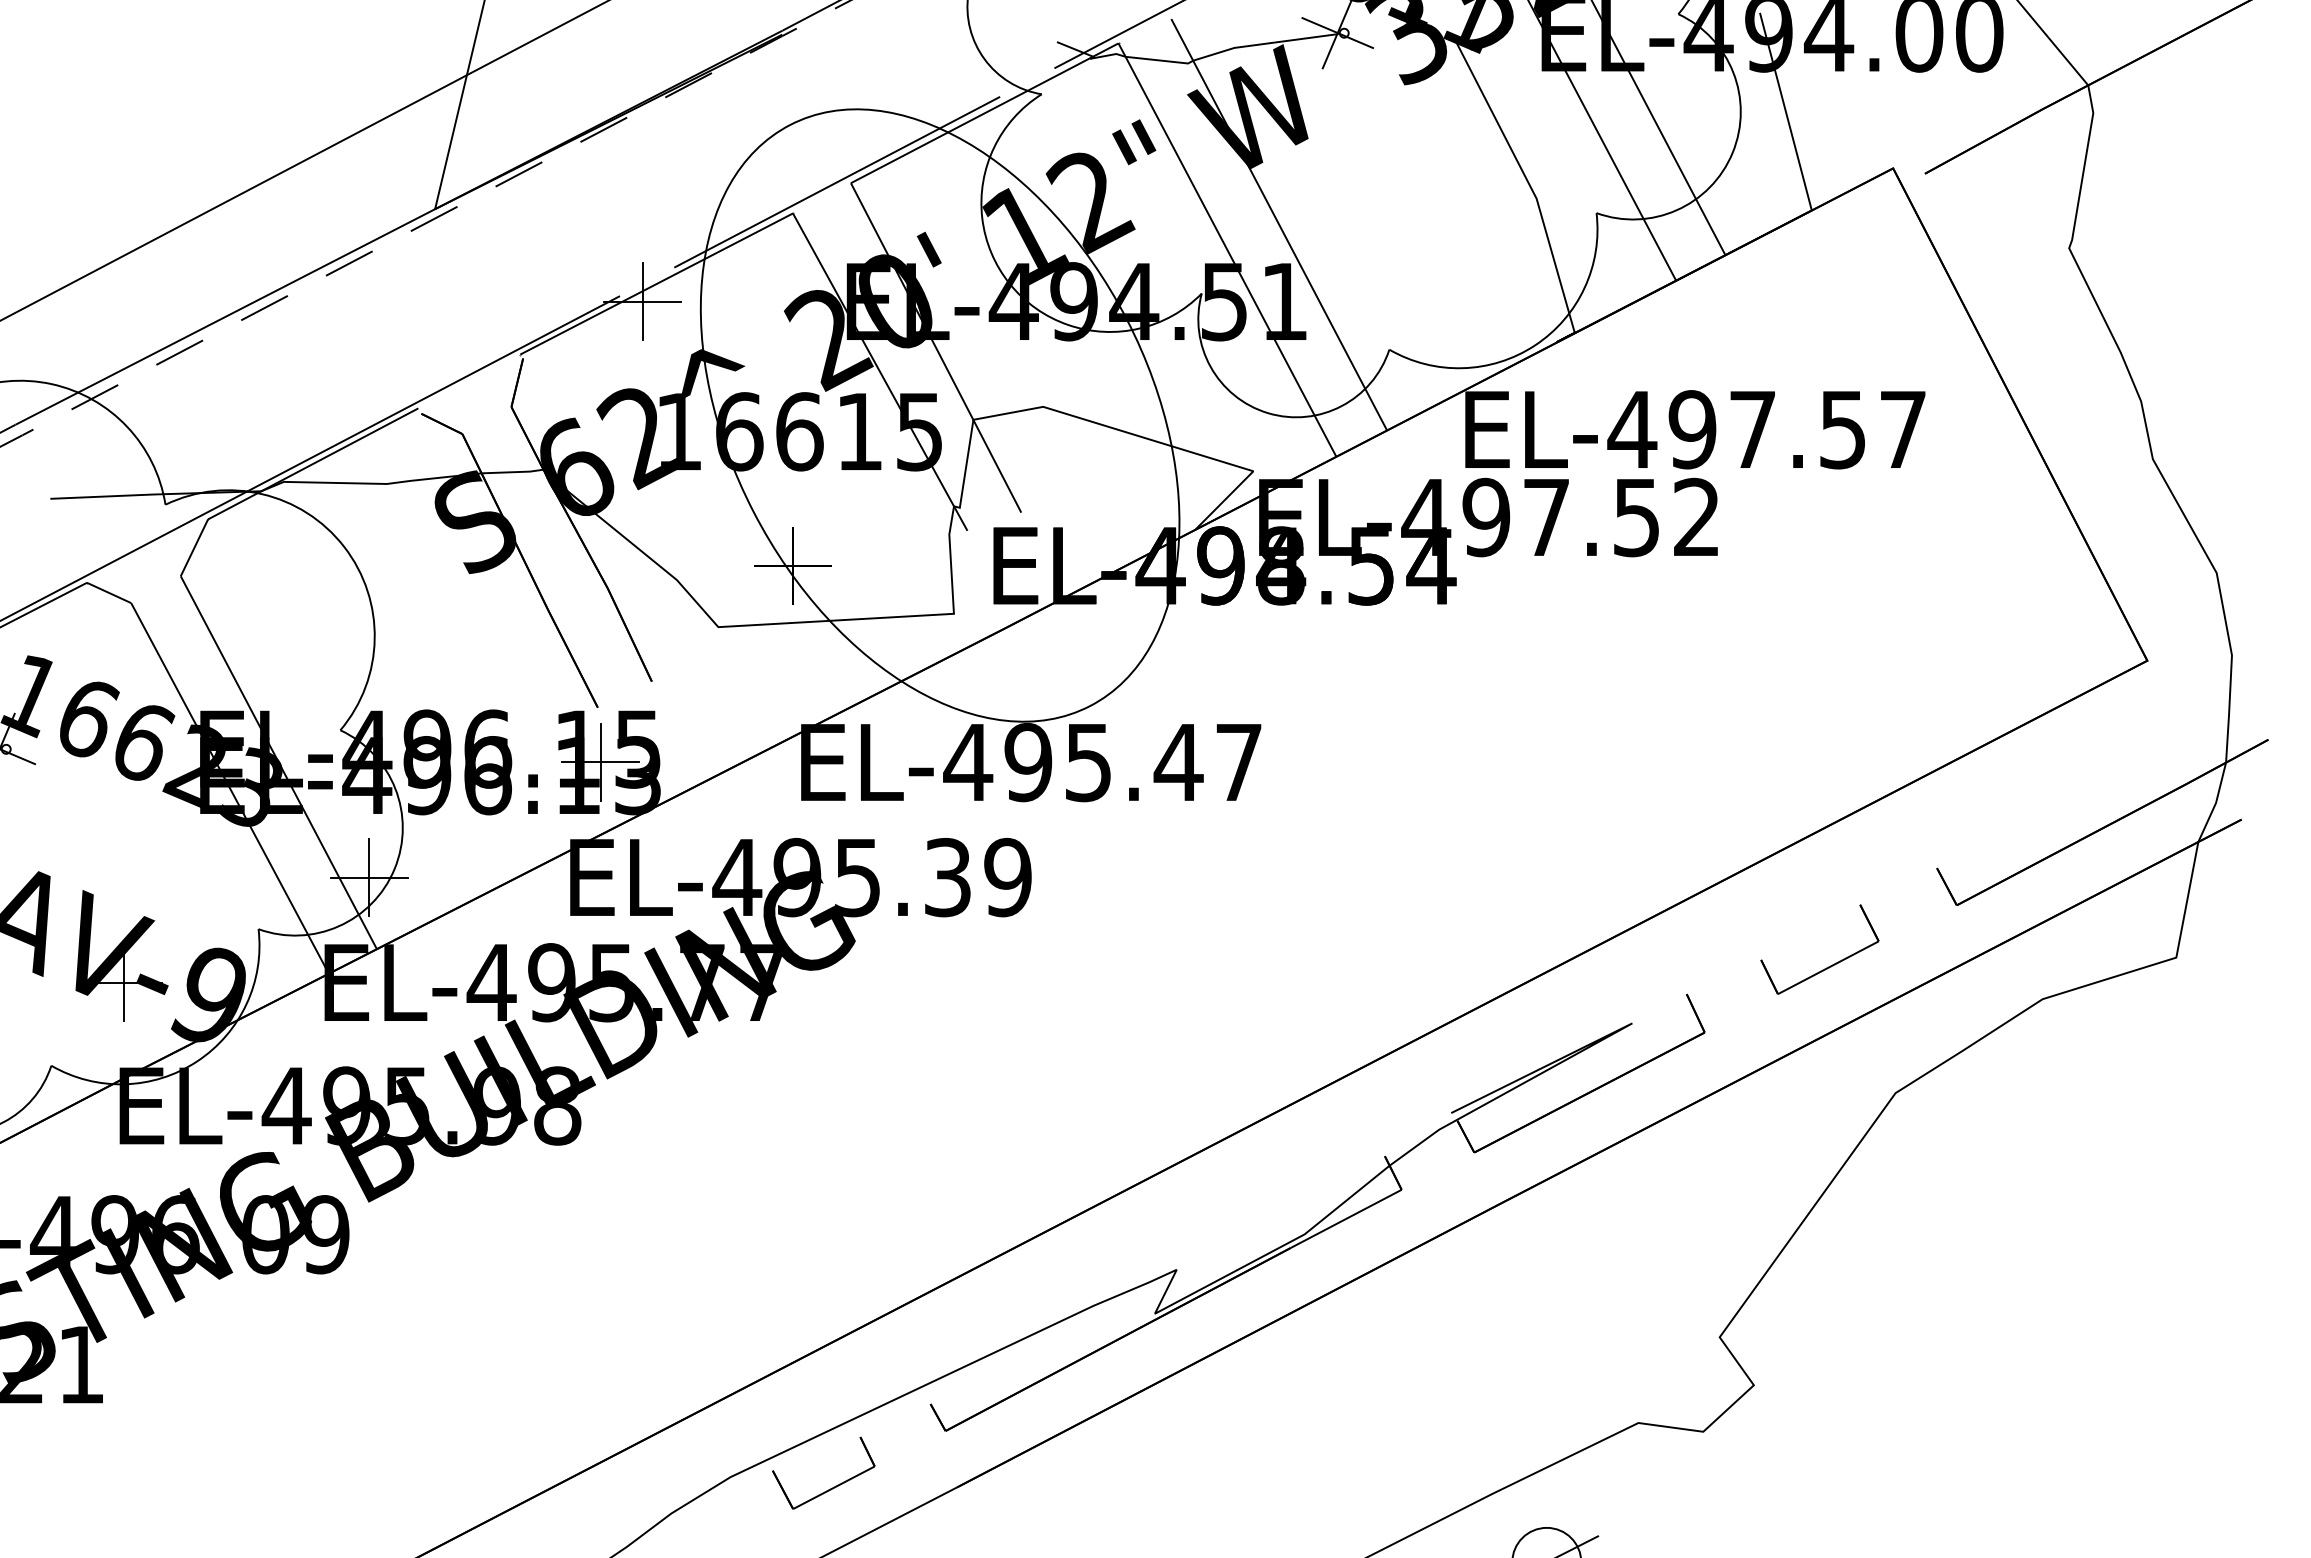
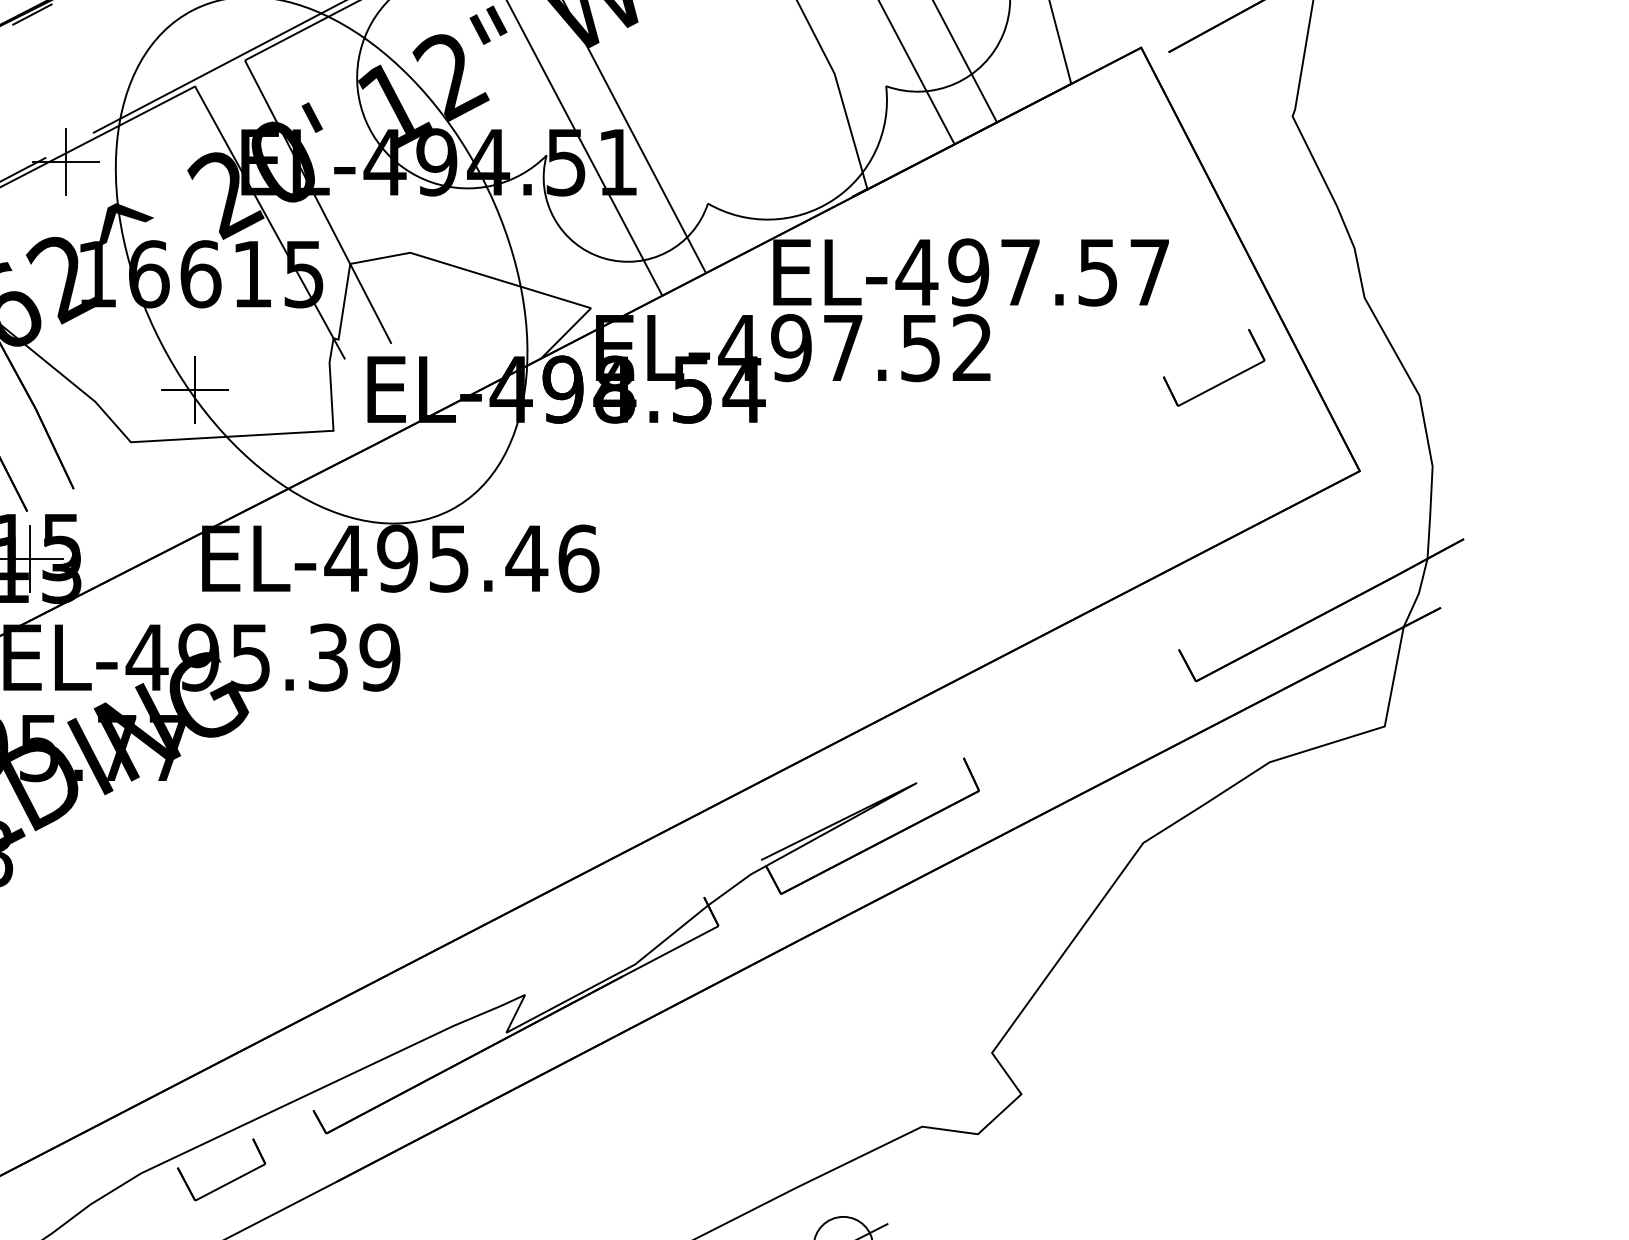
text: (1239, 762) -> (579, 558), EL-495.47 -> EL-495.46
part: (1828, 966) -> (1221, 382), moved

